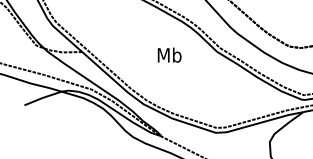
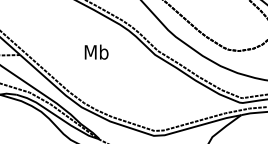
text: (169, 54) -> (96, 51), moved

